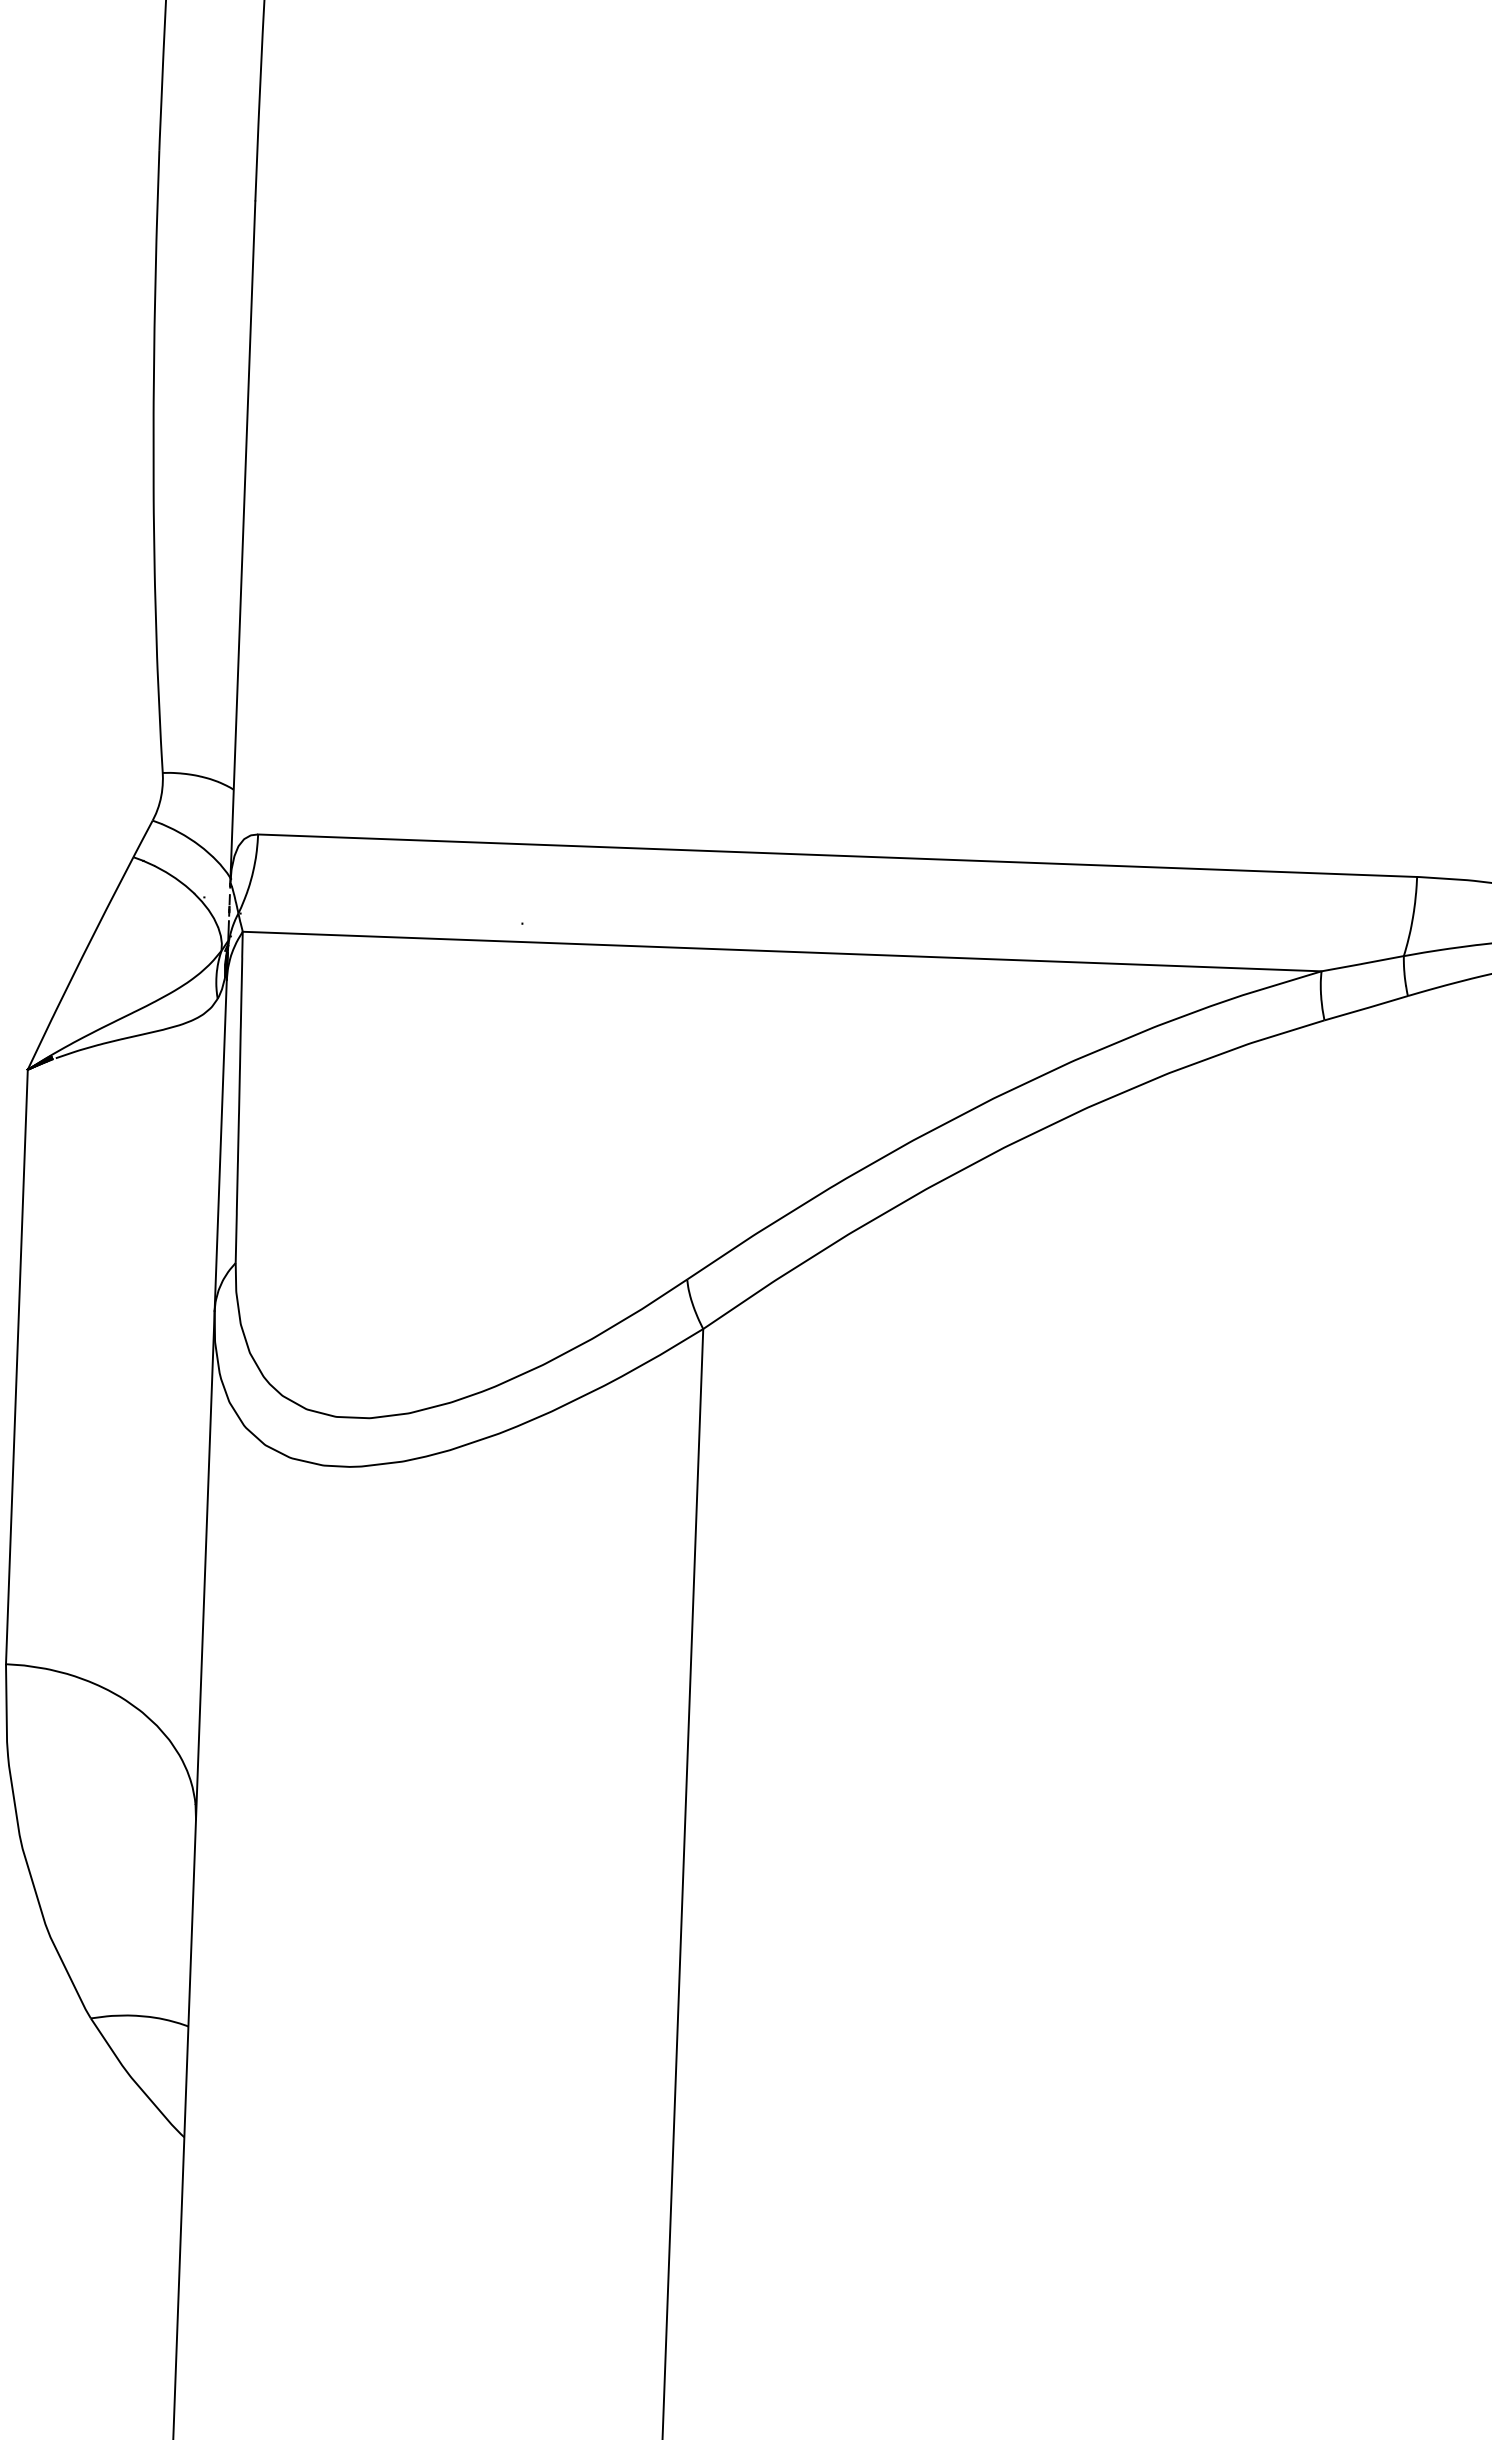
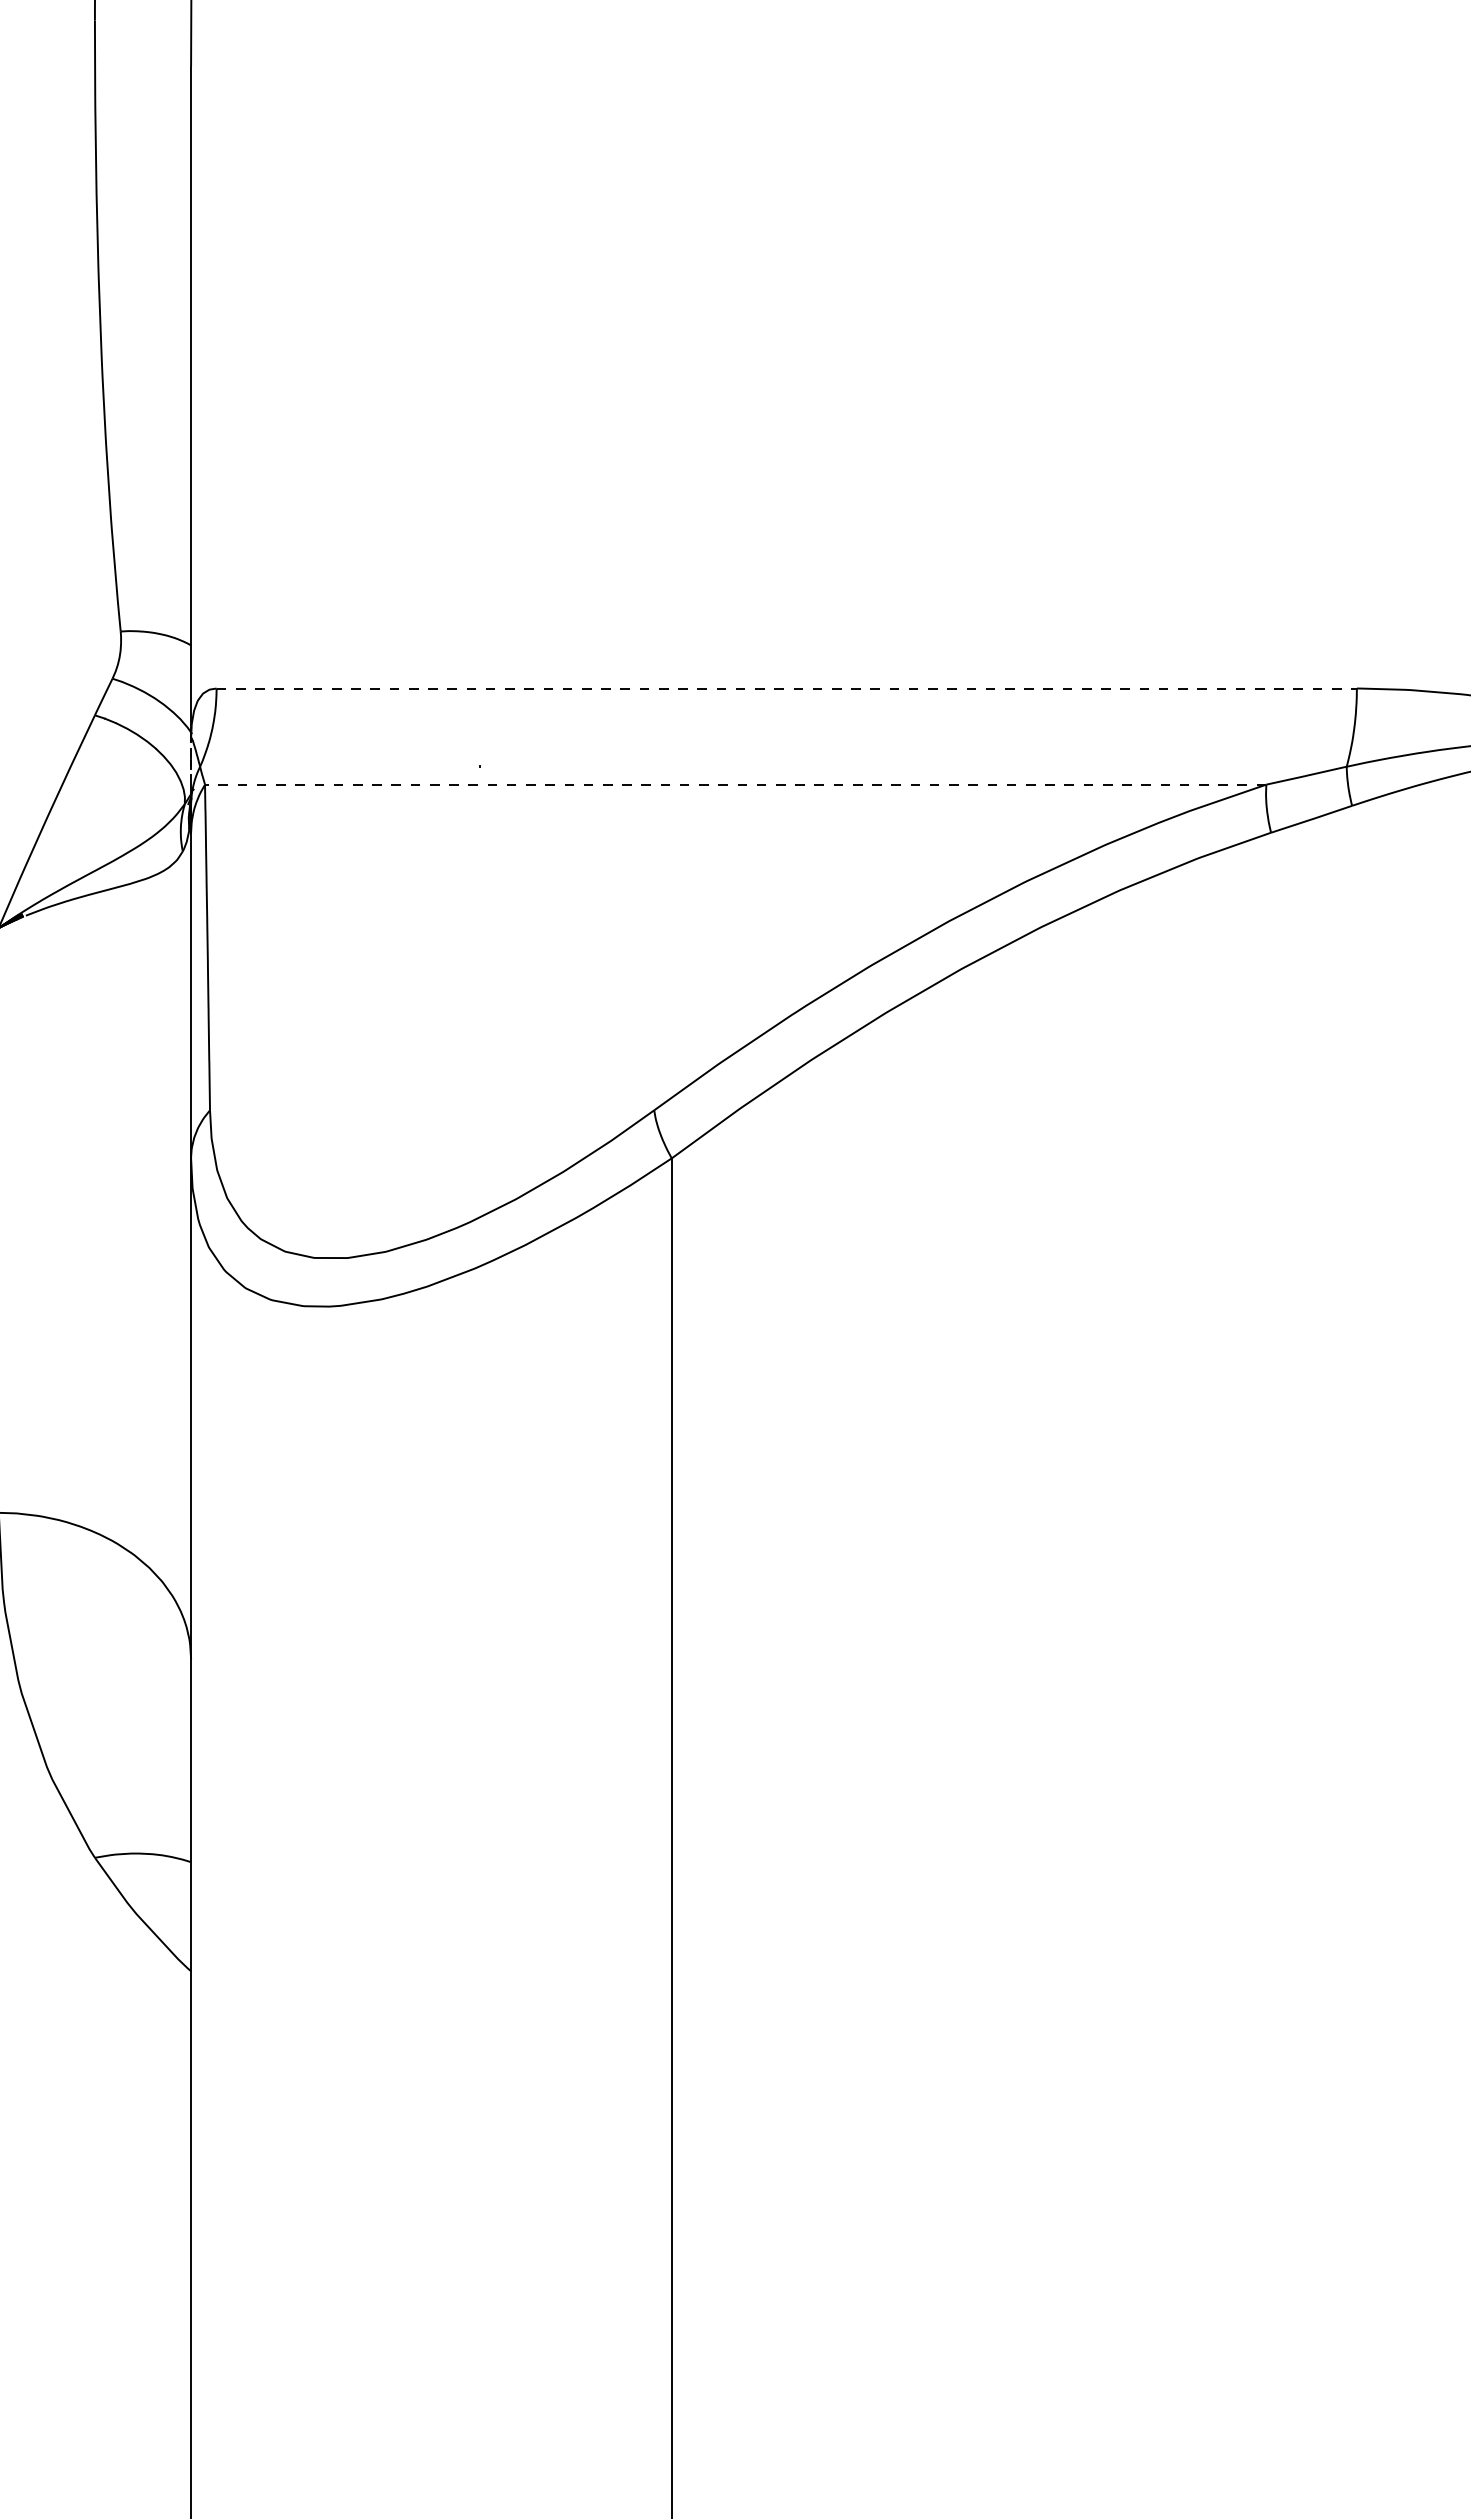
line: (838, 855) -> (787, 688), solid -> dashed
line: (781, 951) -> (735, 784), solid -> dashed

